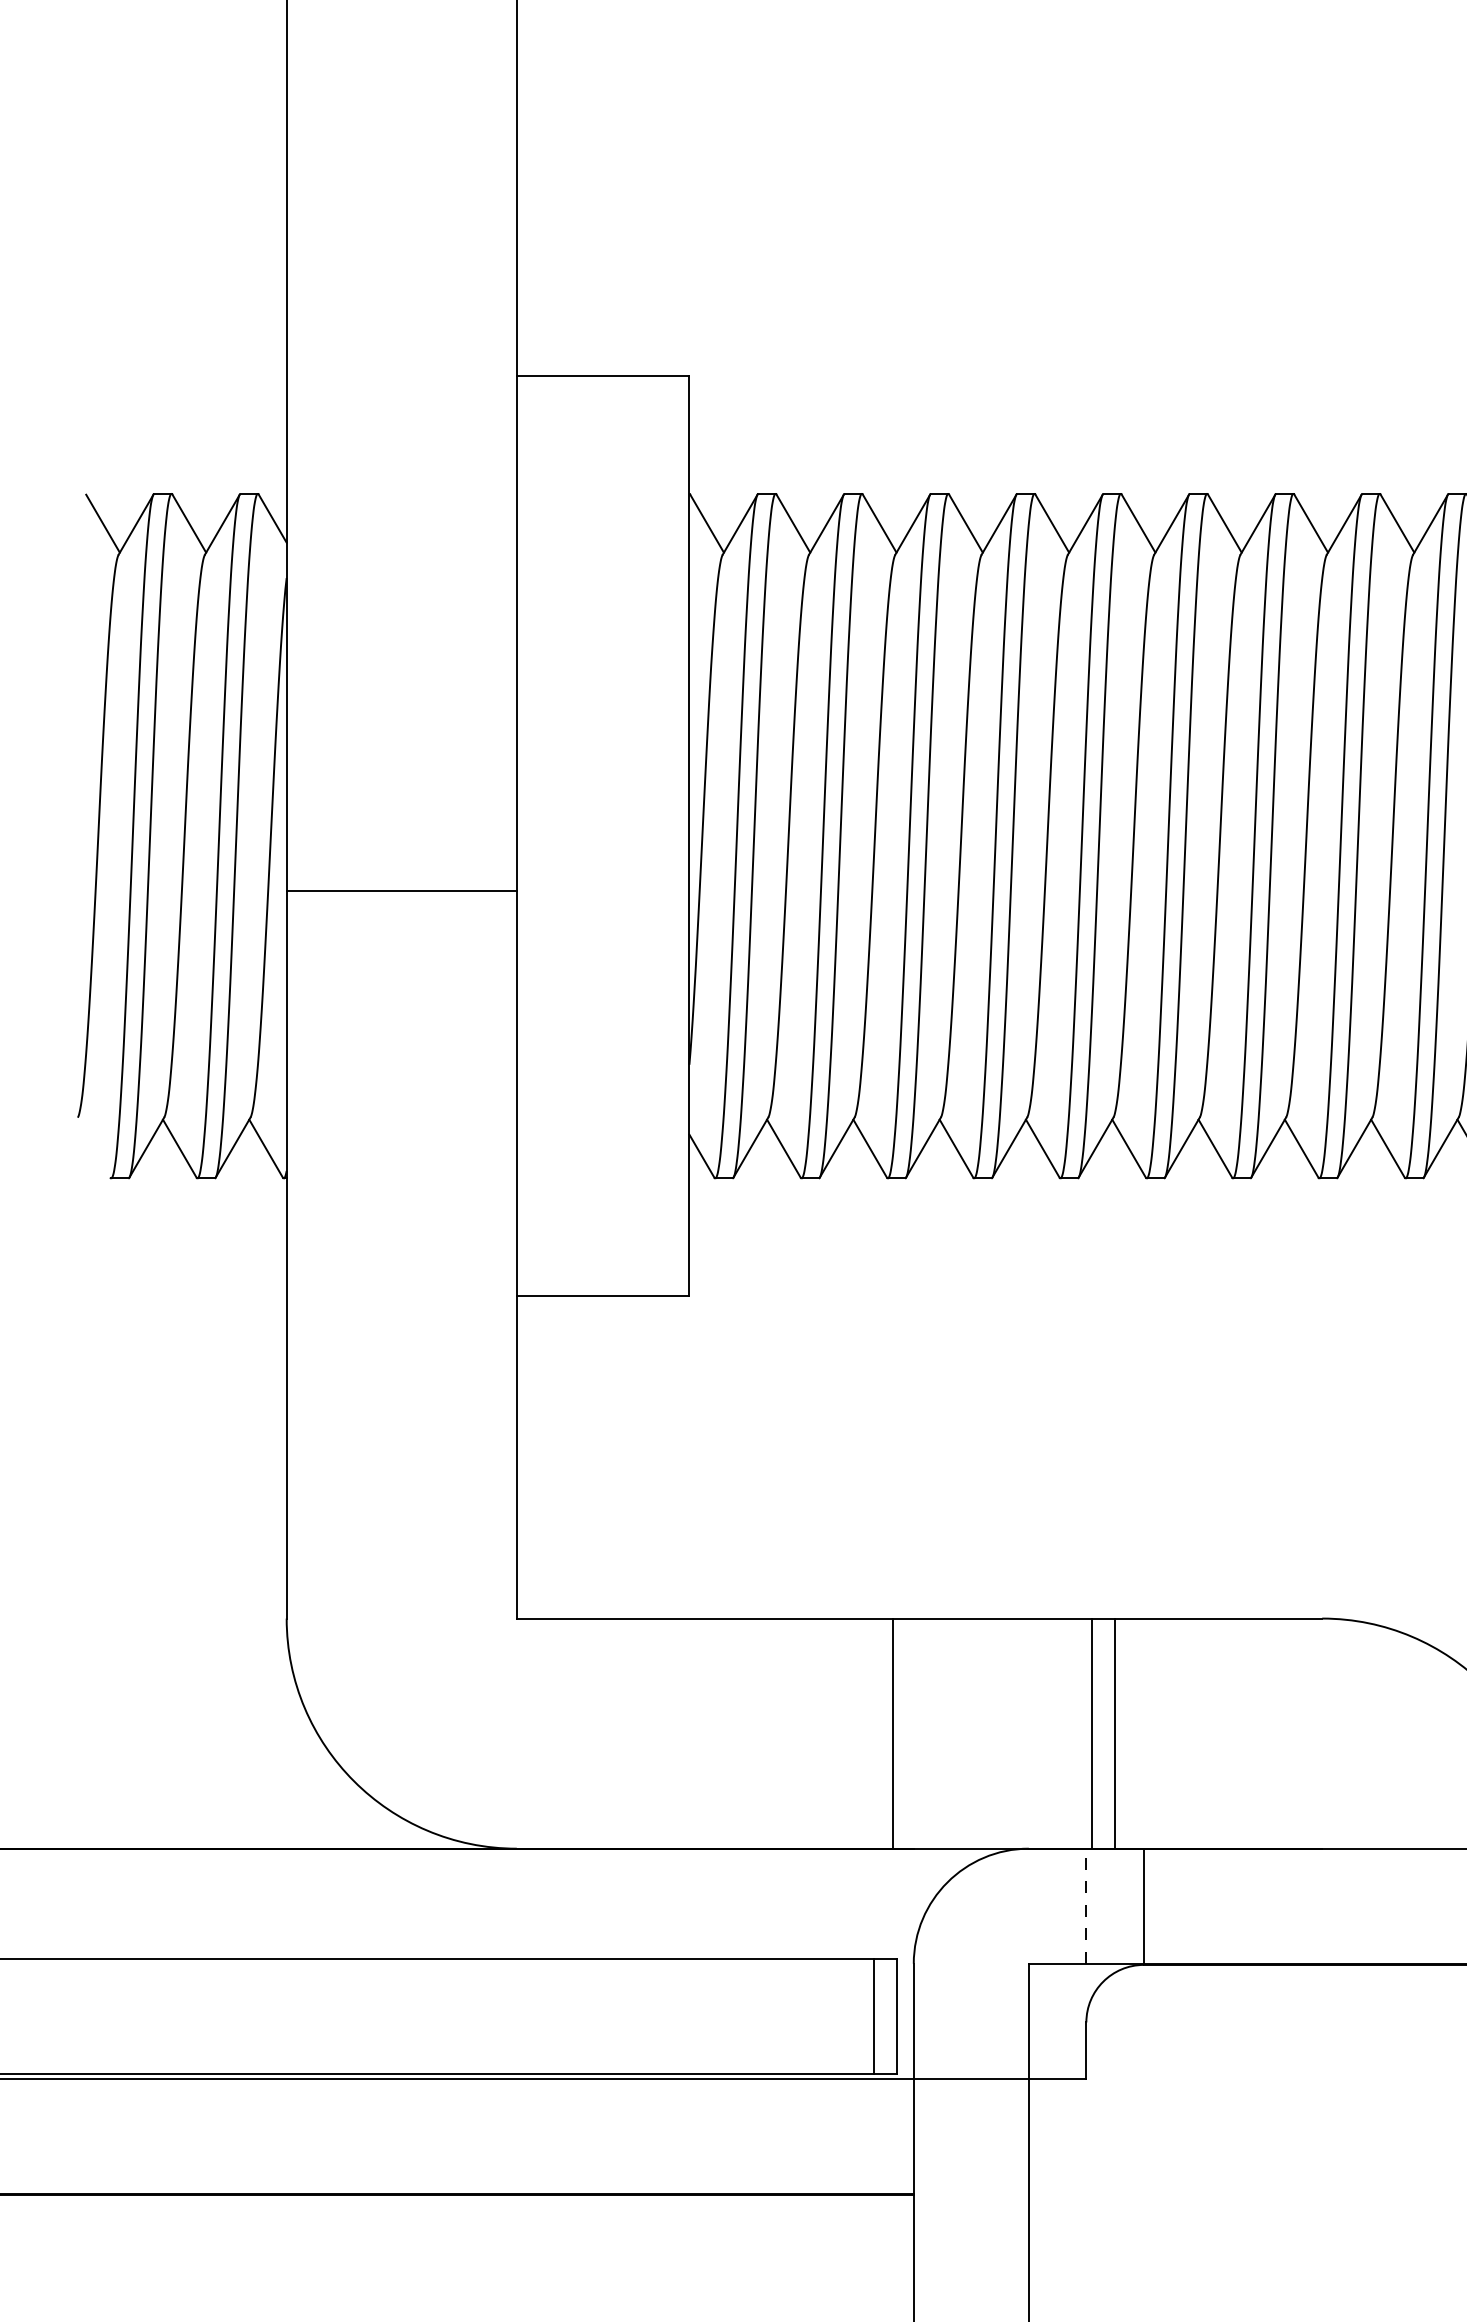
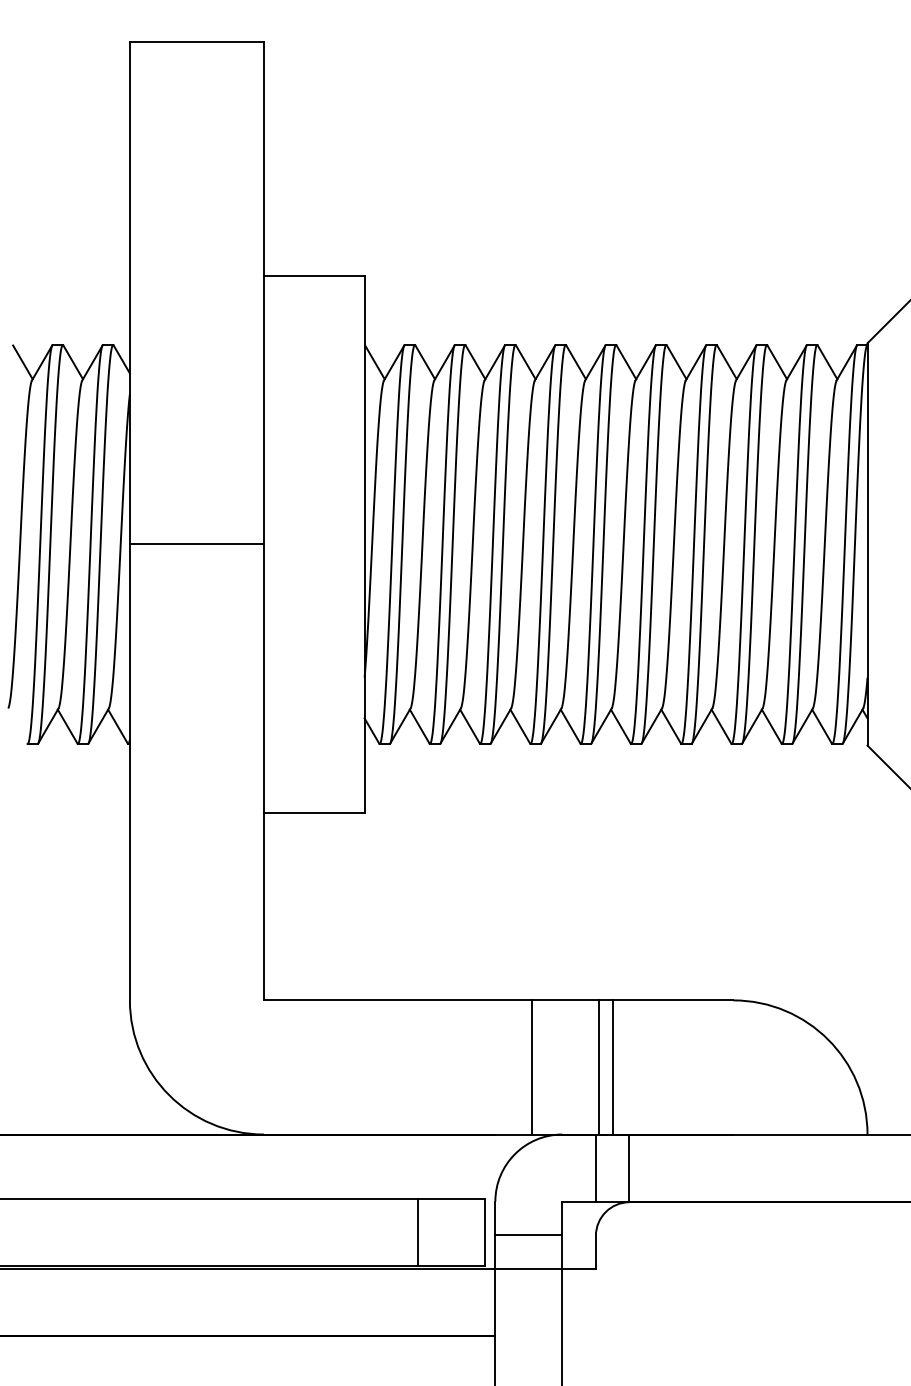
line: (400, 891) -> (196, 544), moved
line: (893, 1733) -> (532, 1067), moved
line: (1085, 1907) -> (595, 1168), dashed -> solid
line: (874, 2015) -> (418, 1231), moved
line: (970, 2021) -> (528, 1235), added

